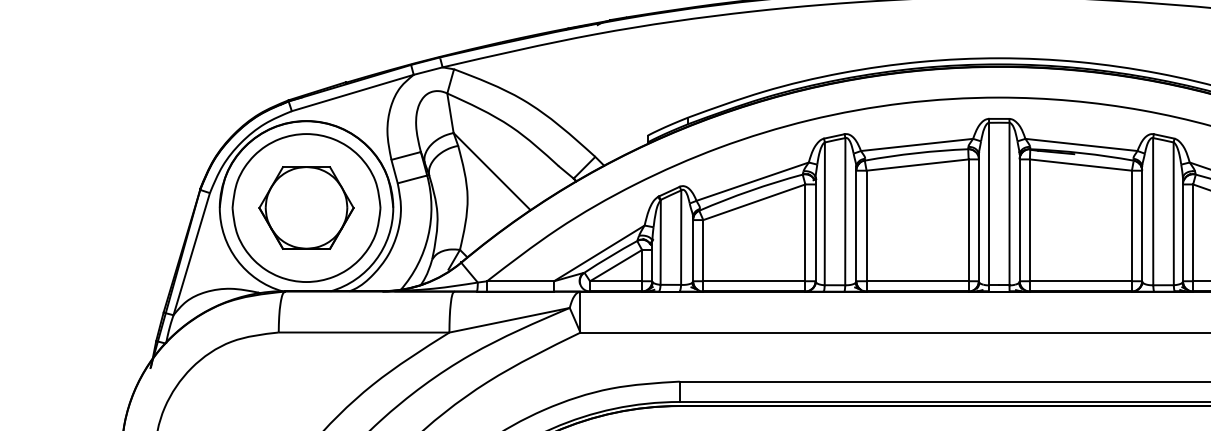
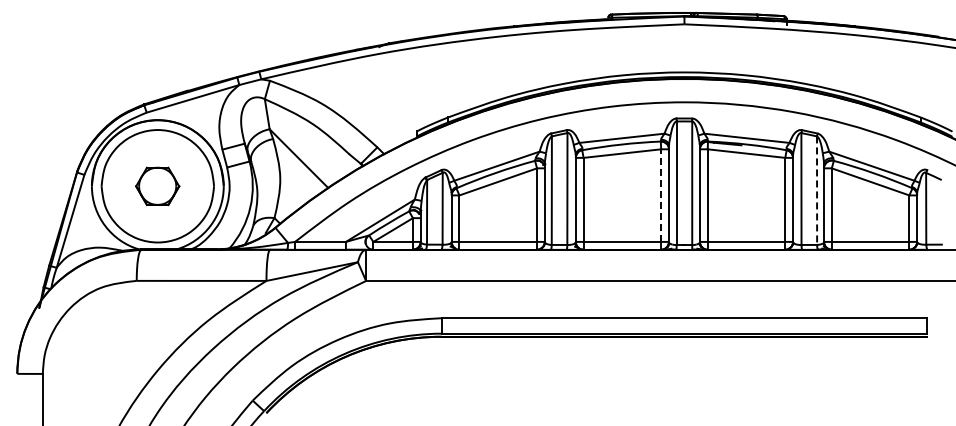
part: (306, 208) -> (157, 186), size x0.6
line: (1174, 214) -> (817, 191), solid -> dashed
line: (969, 220) -> (661, 195), solid -> dashed

